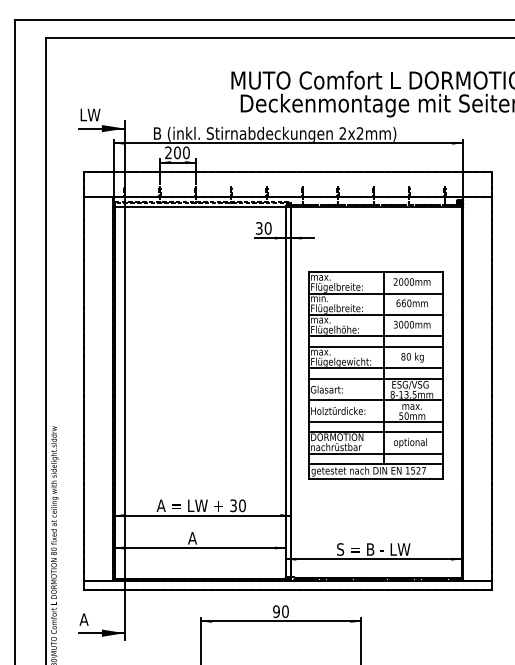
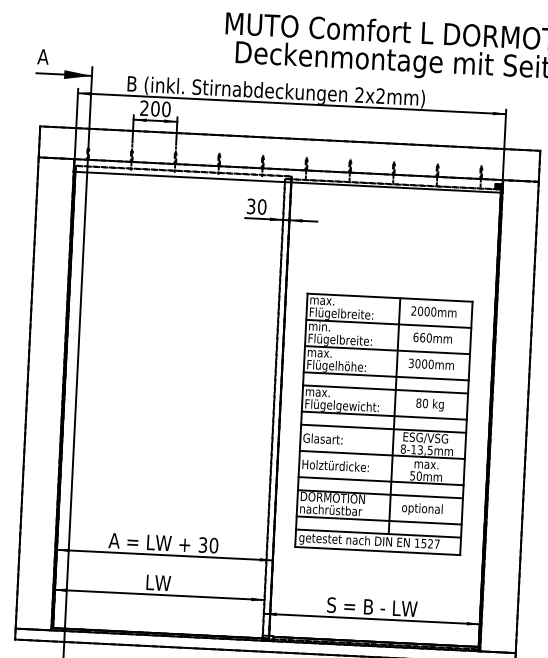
text: (89, 114) -> (49, 56), LW -> A
part: (375, 375) -> (383, 424), moved
text: (198, 538) -> (158, 583), A -> LW

